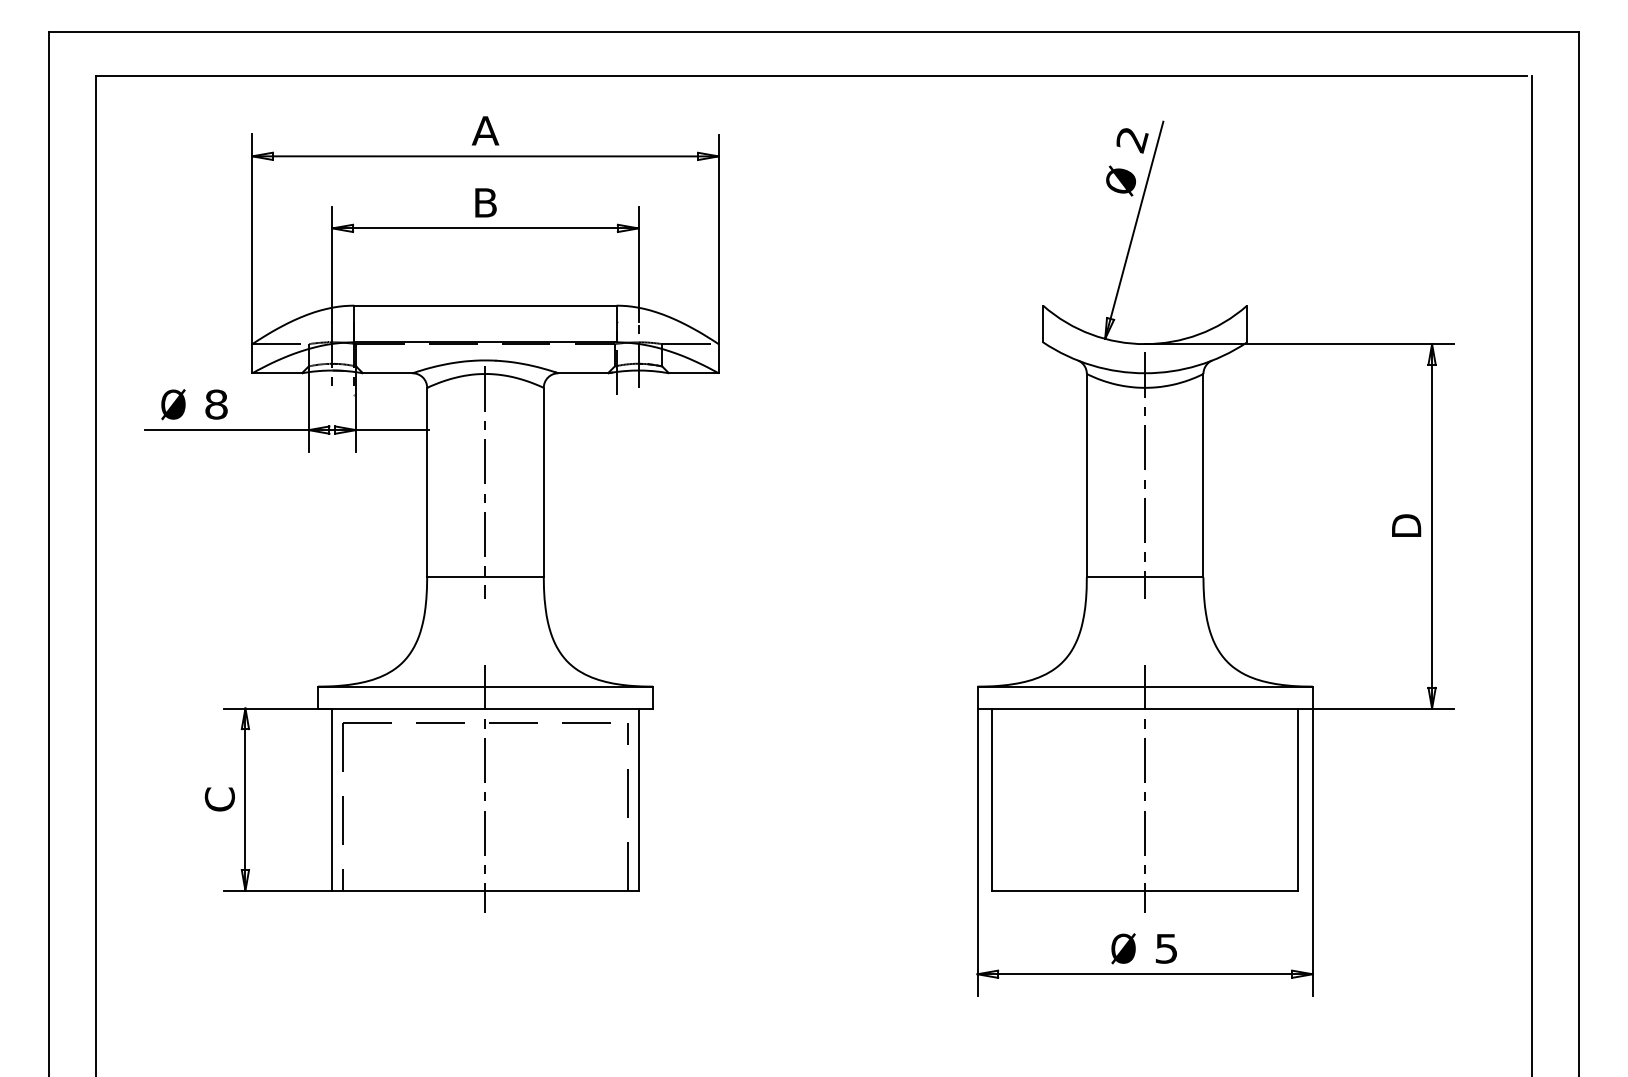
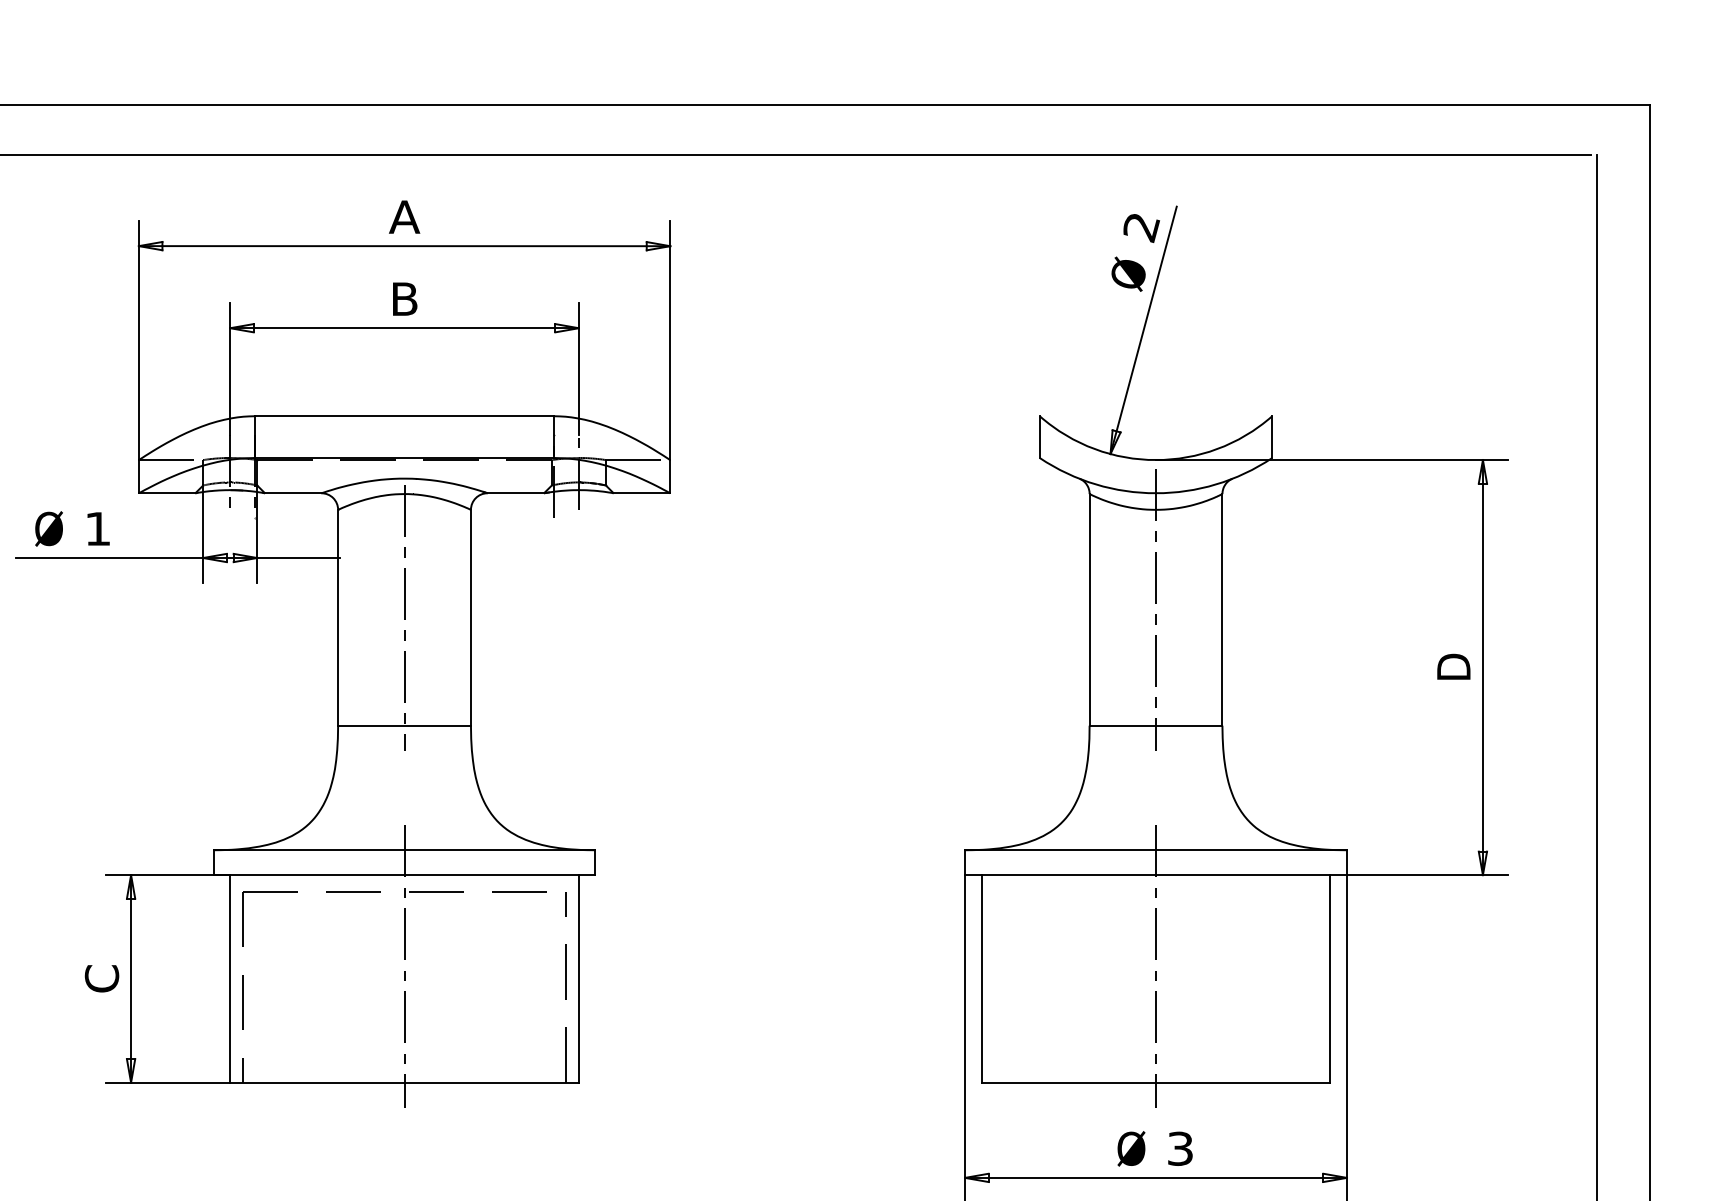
text: (216, 404) -> (98, 528), 8 -> 1
text: (1166, 948) -> (1180, 1148), 5 -> 3

